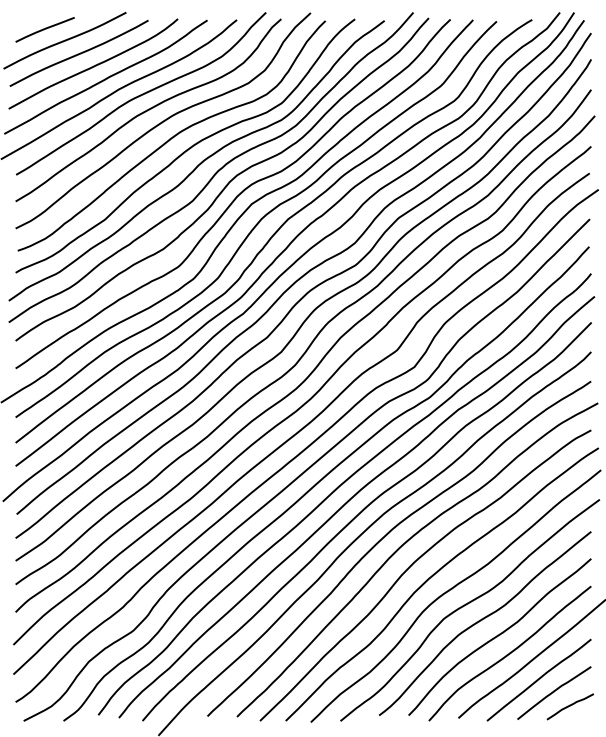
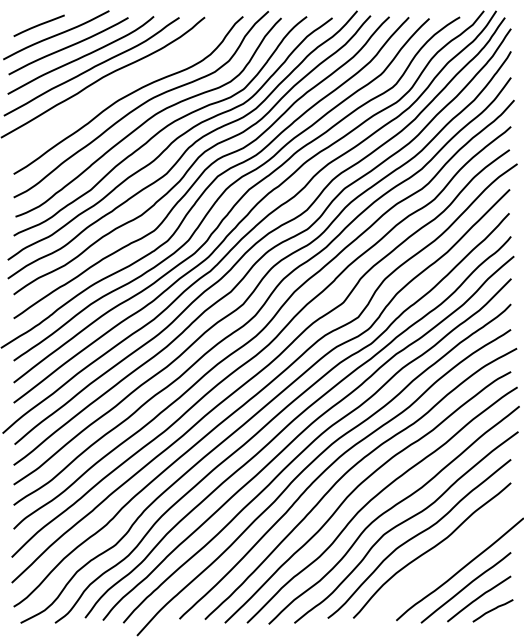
curve: (142, 93) -> (123, 80), removed
curve: (509, 653) -> (440, 564), removed

